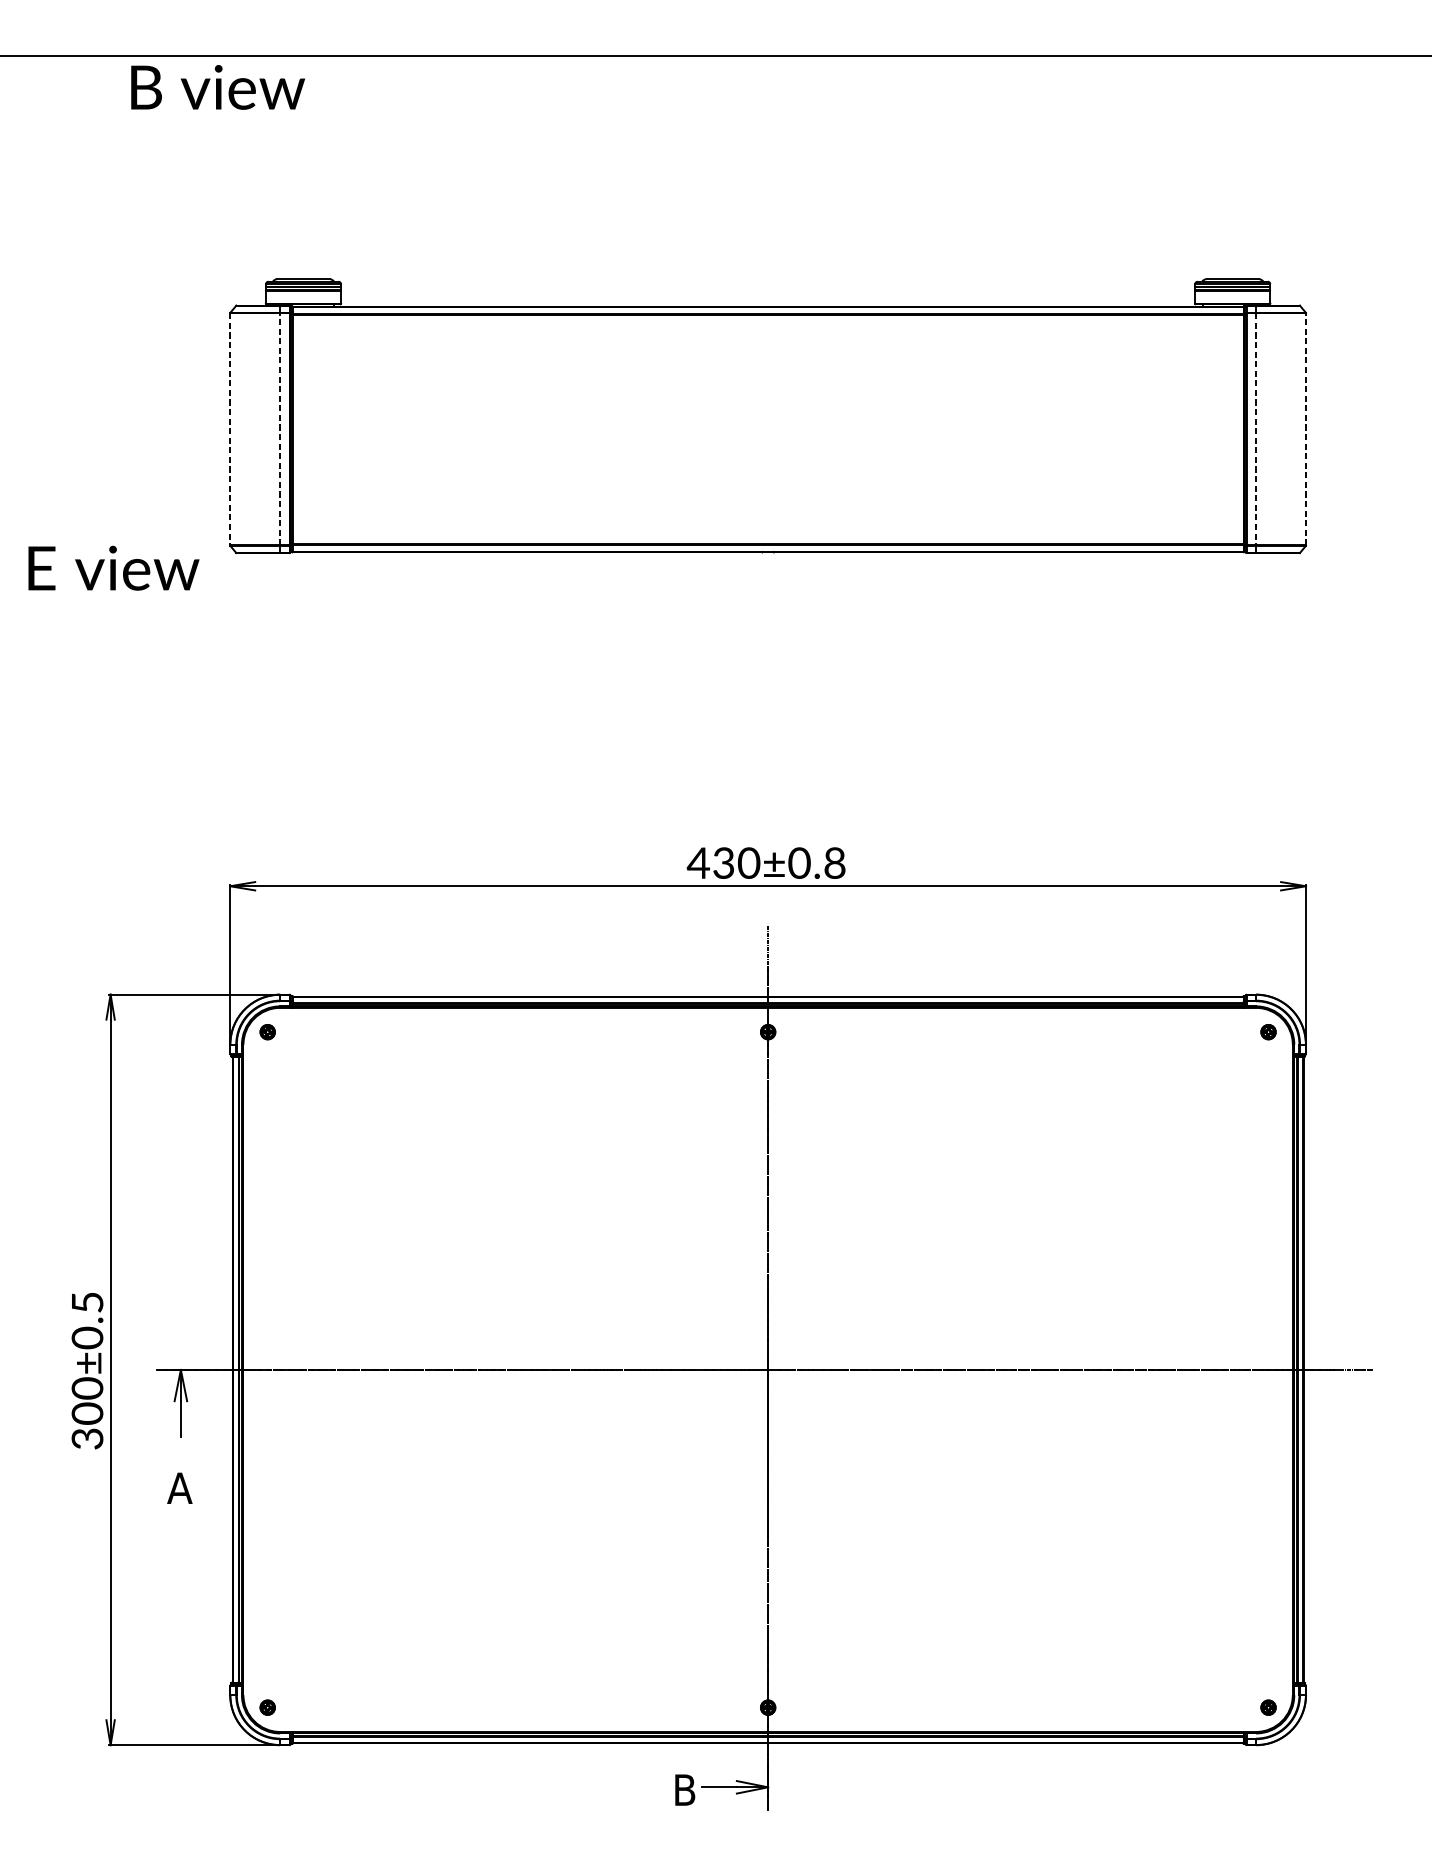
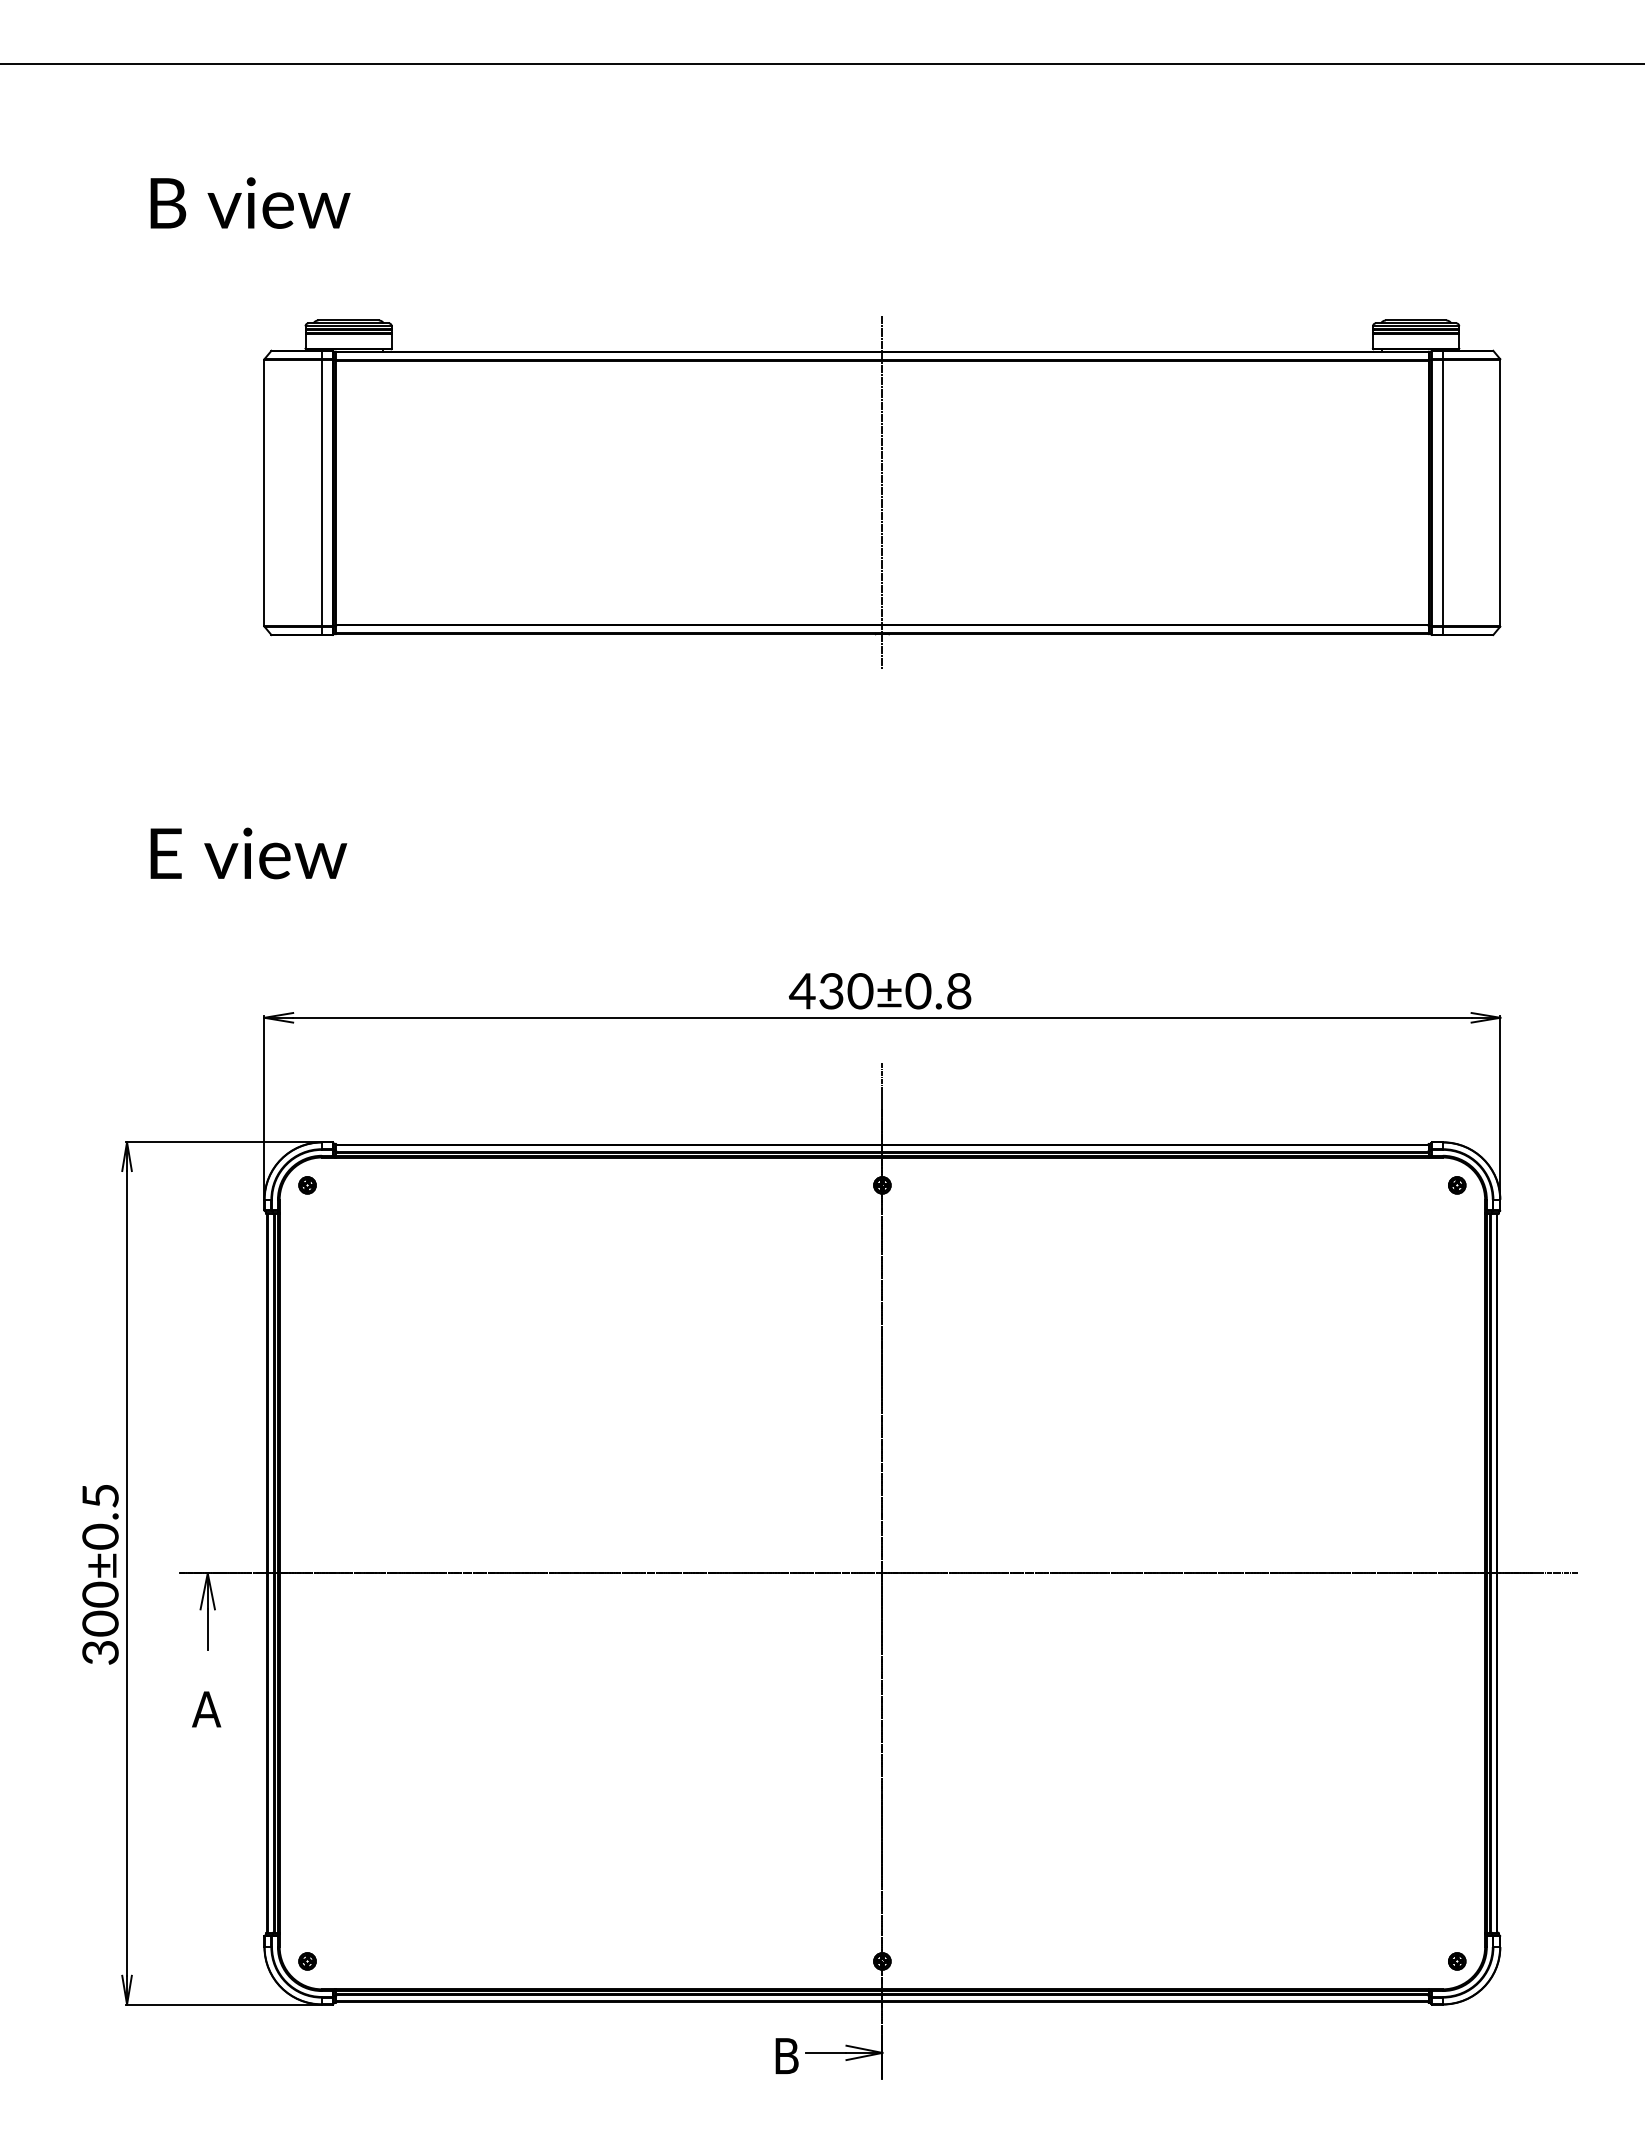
text: (218, 86) -> (250, 202), moved
line: (279, 428) -> (321, 492), dashed -> solid
line: (768, 428) -> (882, 492), added
line: (1306, 428) -> (1500, 492), dashed -> solid
line: (230, 429) -> (264, 493), dashed -> solid
line: (1255, 429) -> (1442, 493), dashed -> solid
text: (113, 568) -> (248, 853), moved

